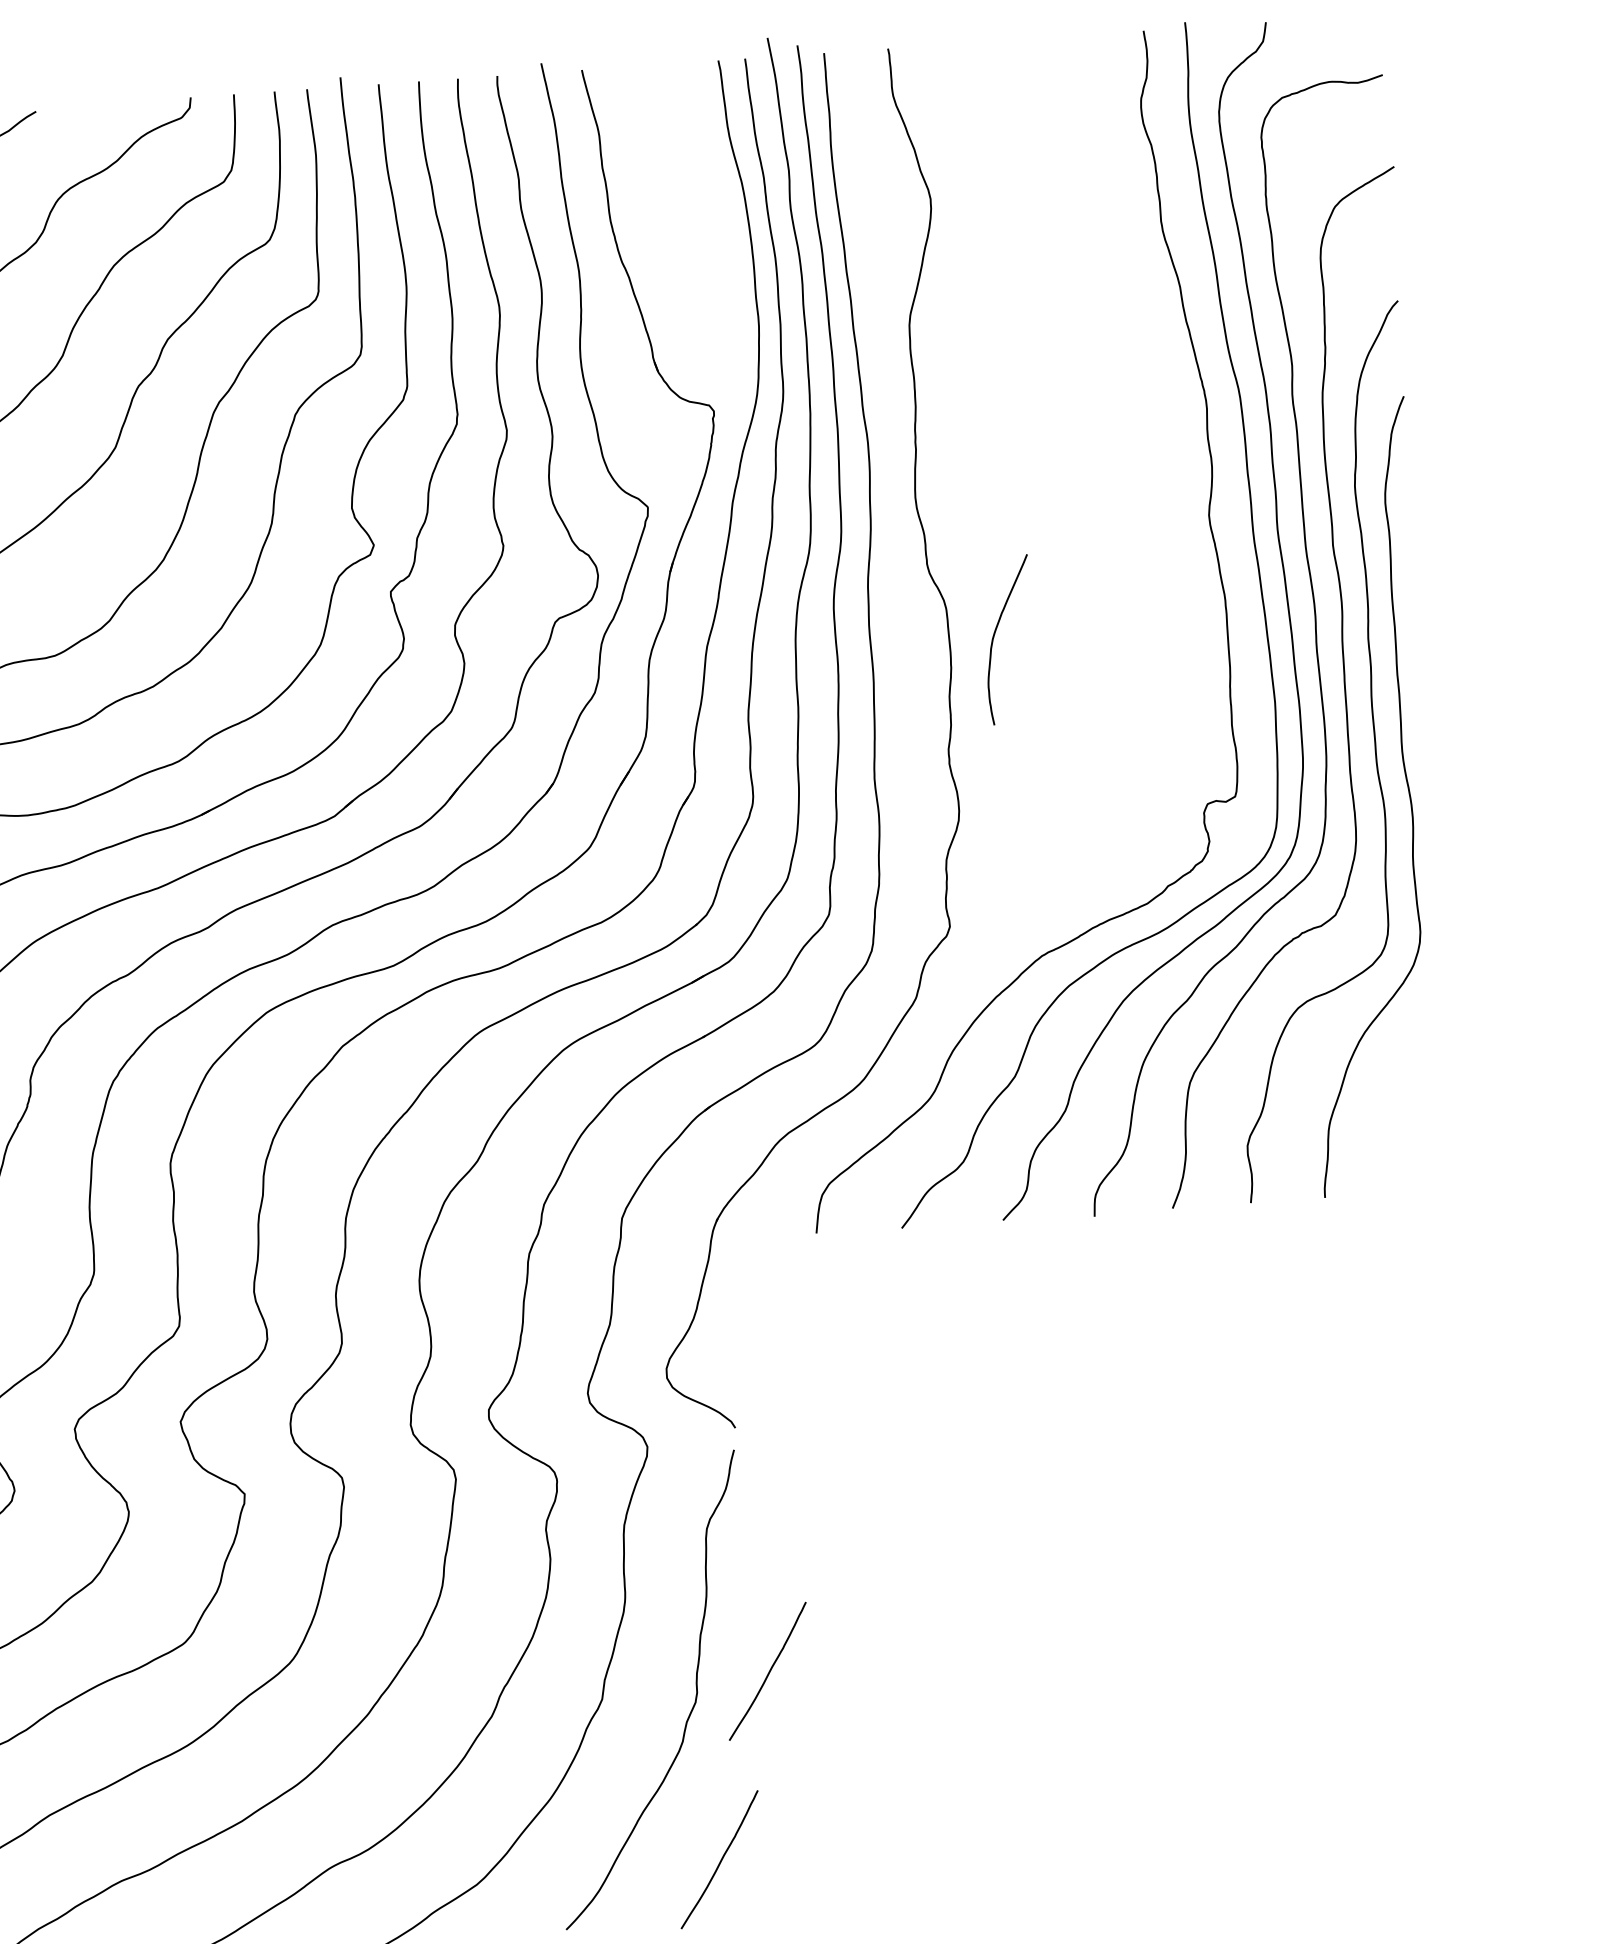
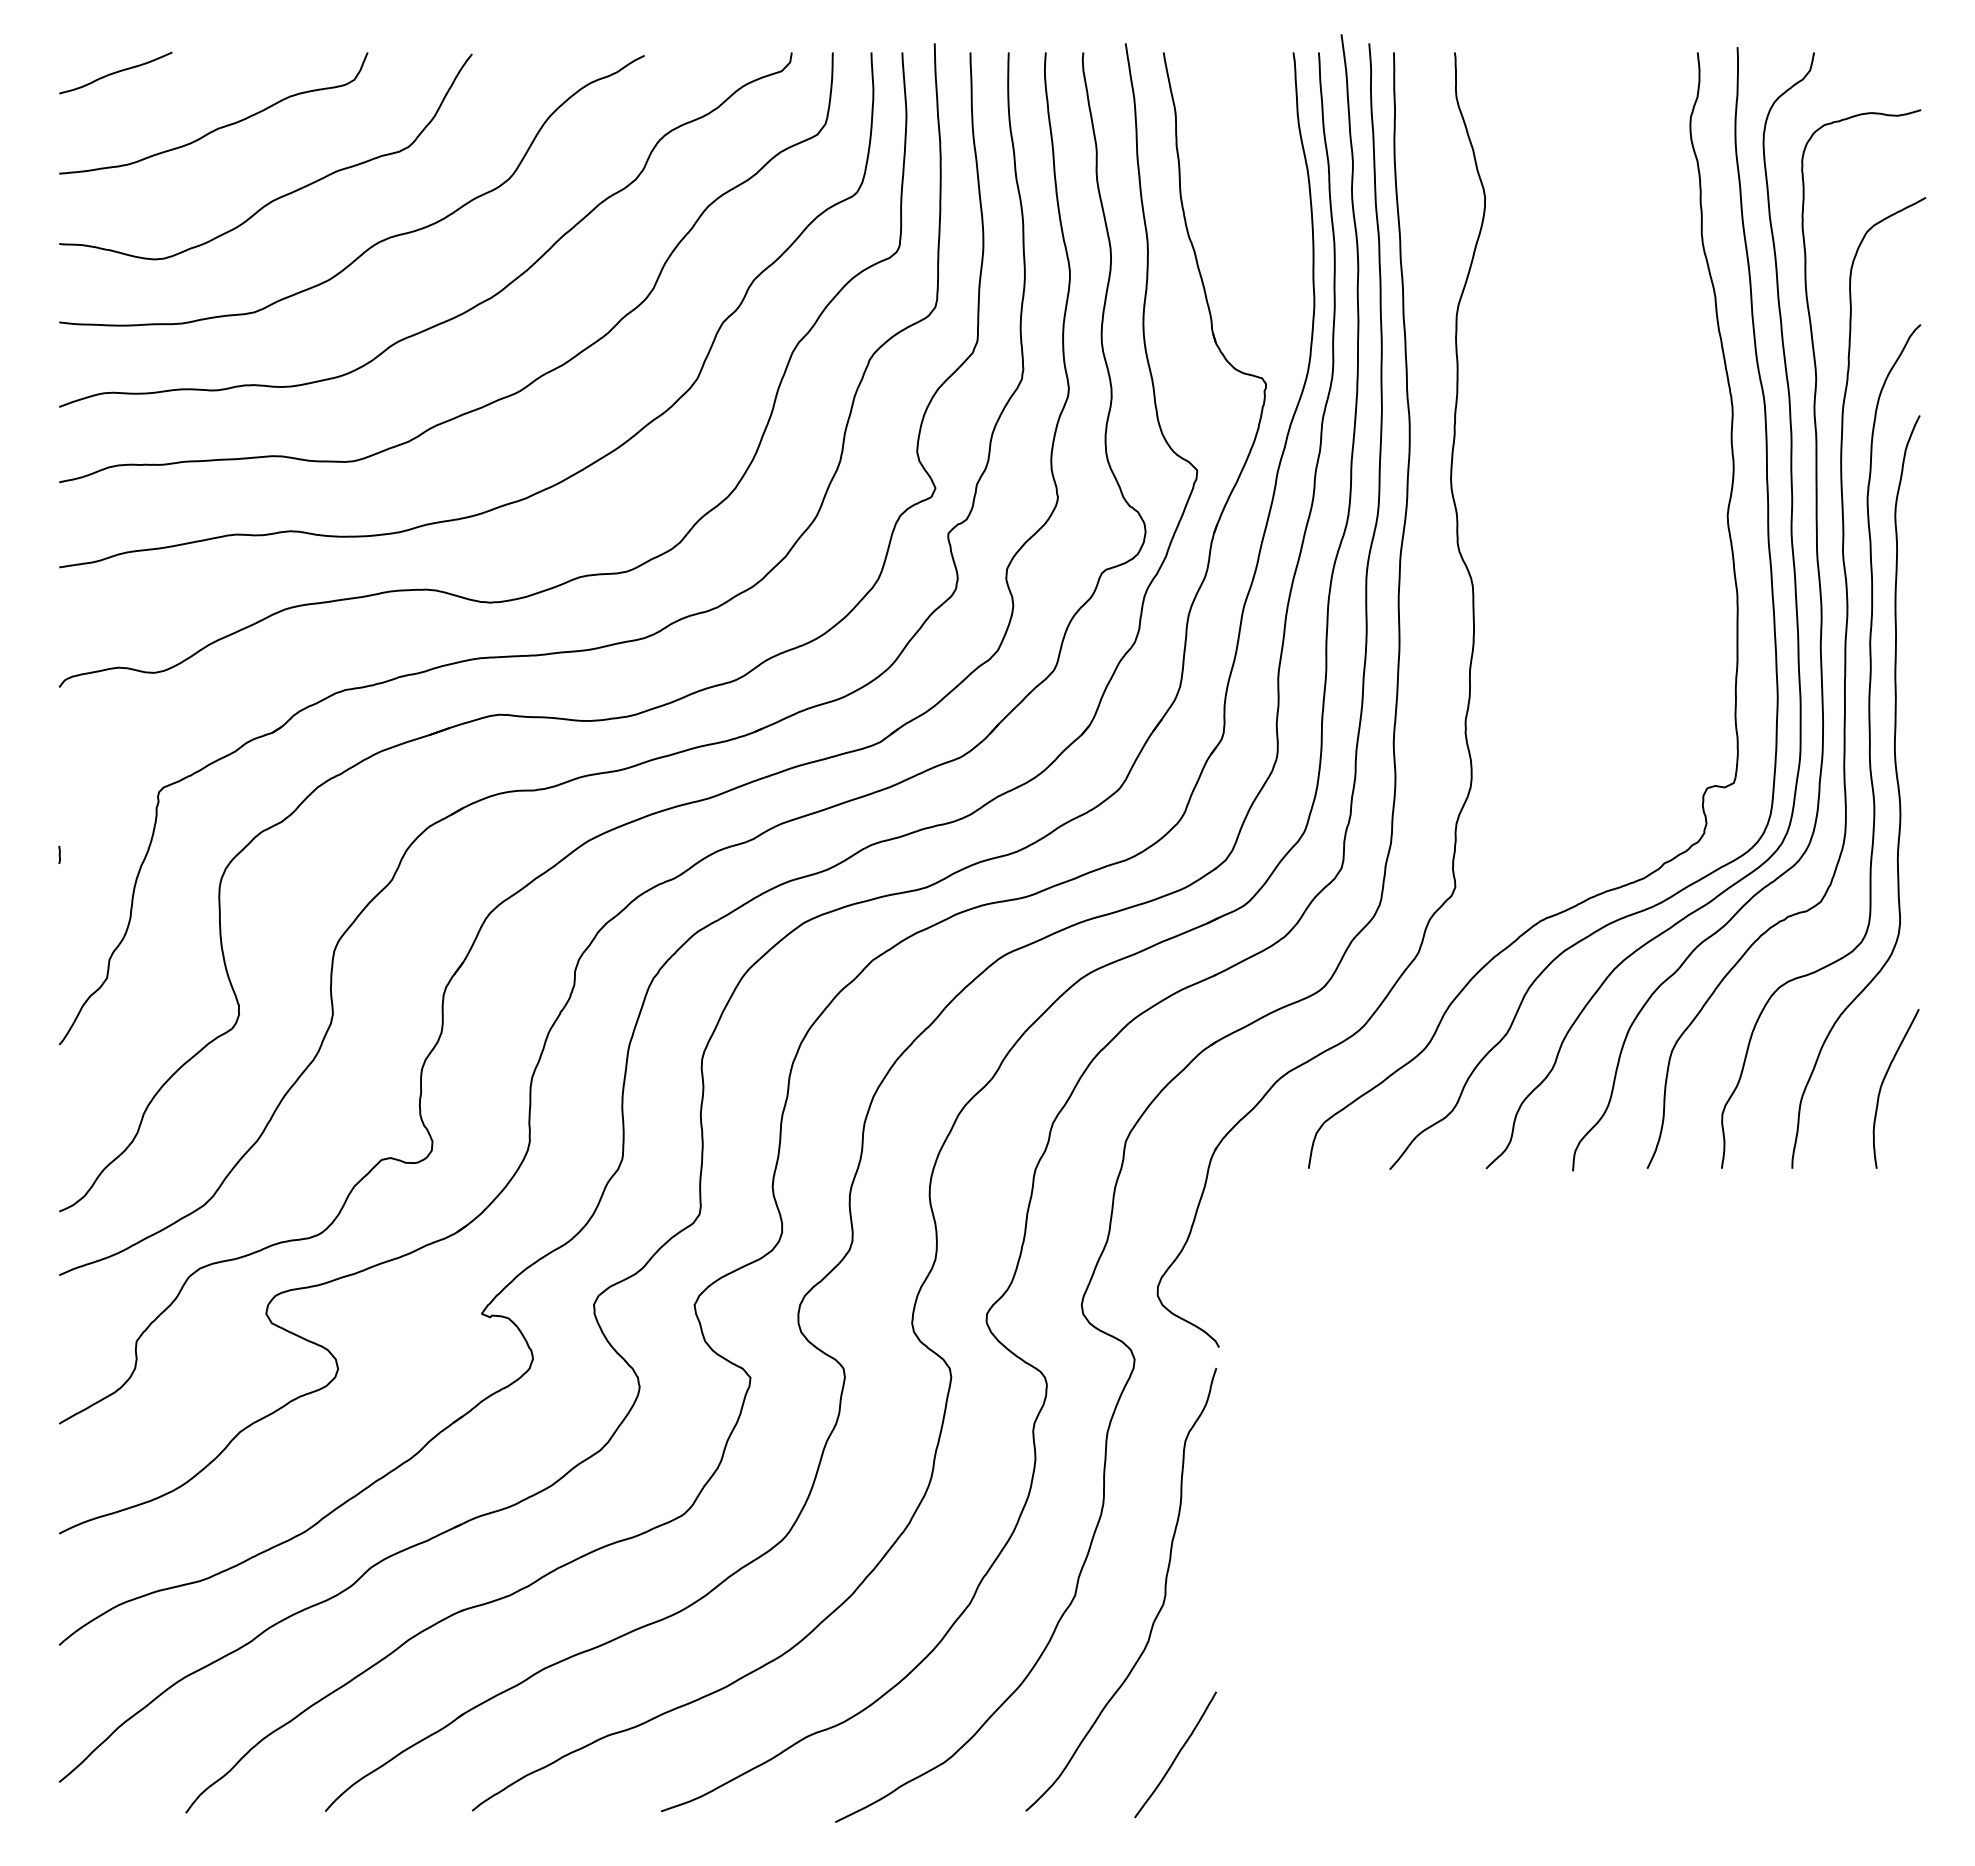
curve: (995, 635) -> (1883, 1083), moved
curve: (768, 1670) -> (1234, 1579), removed

